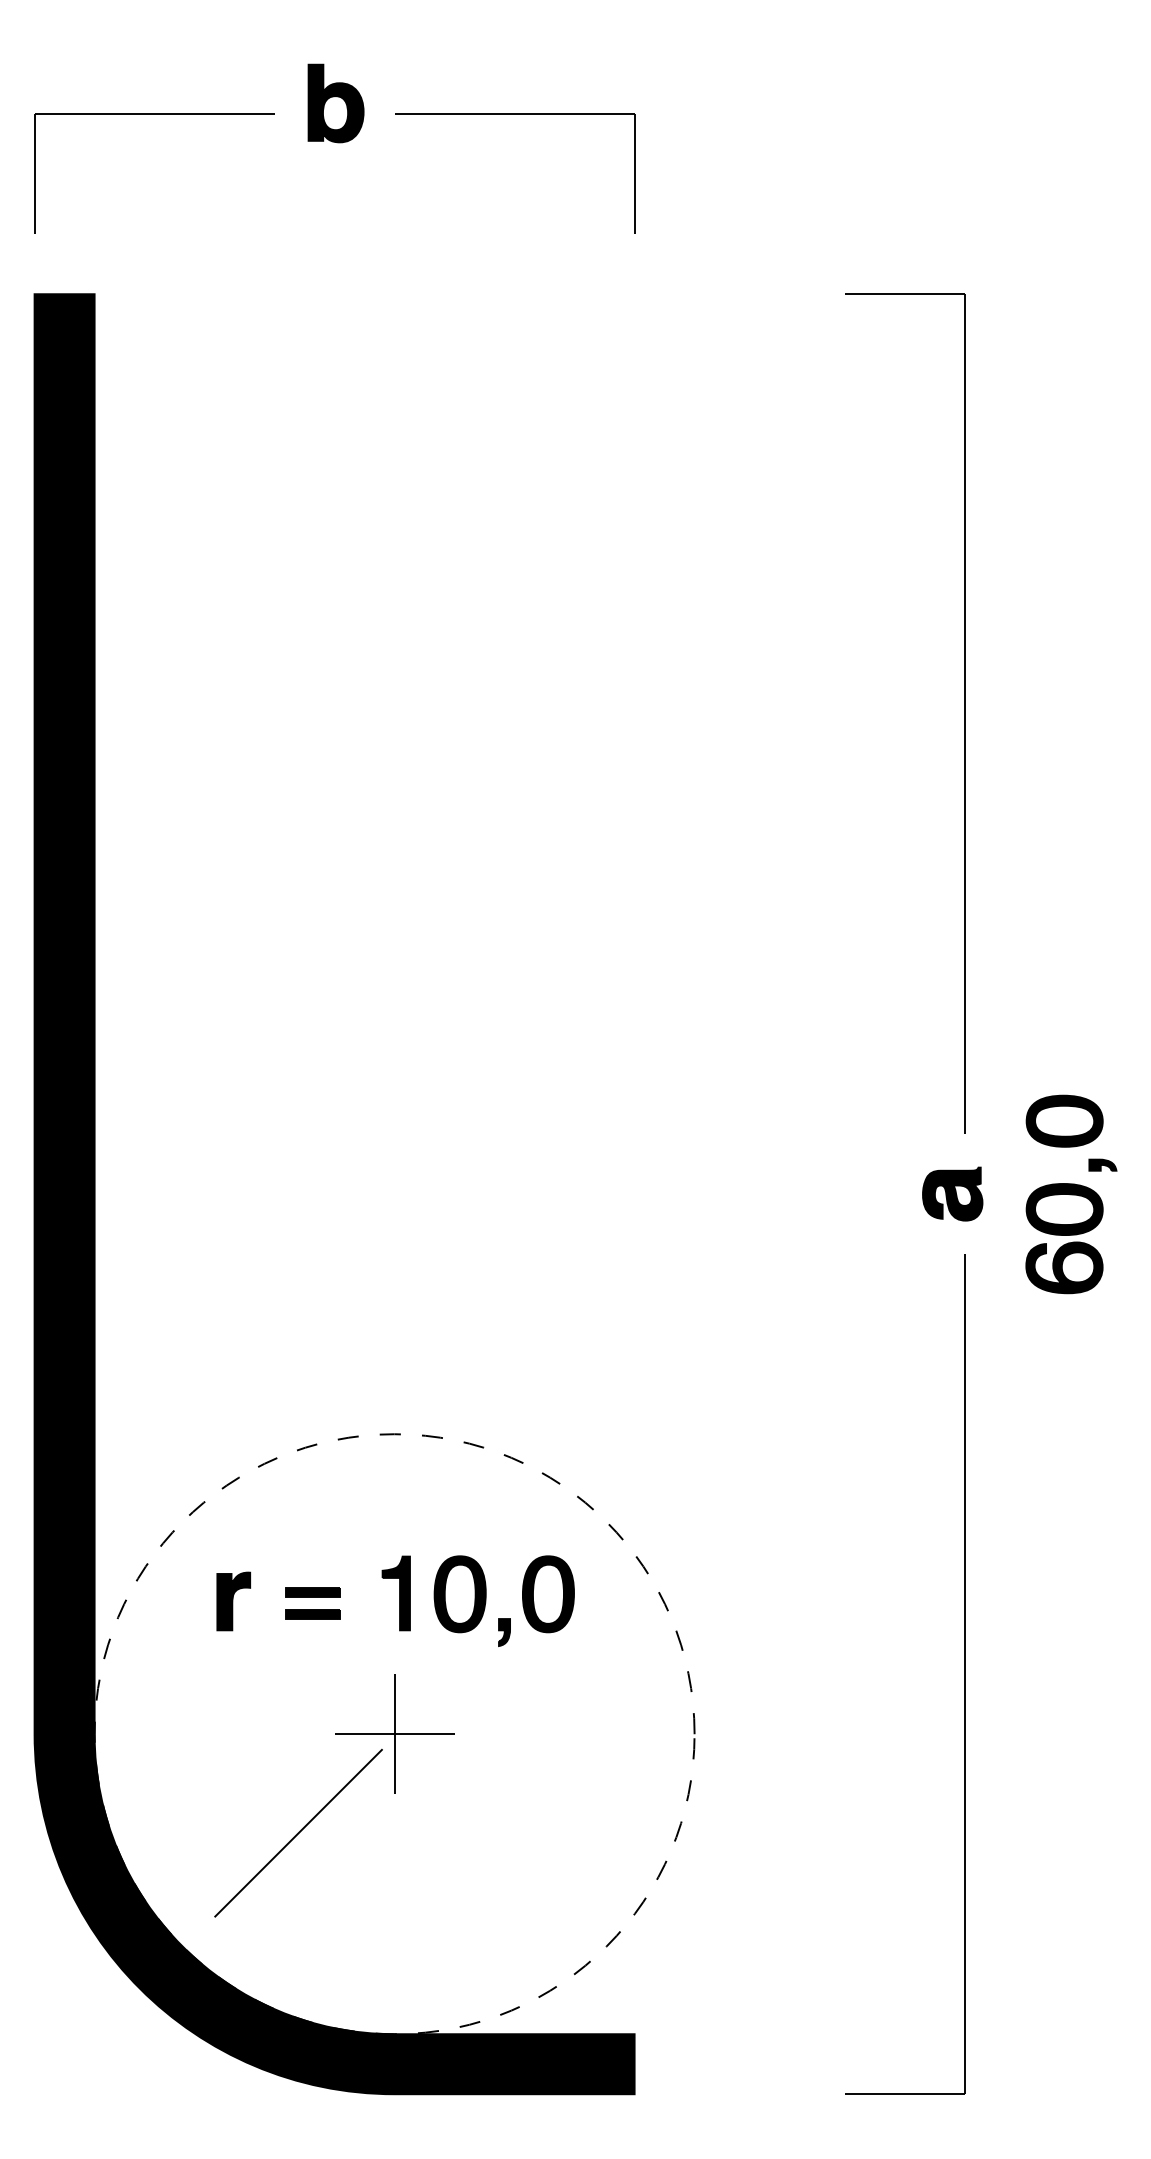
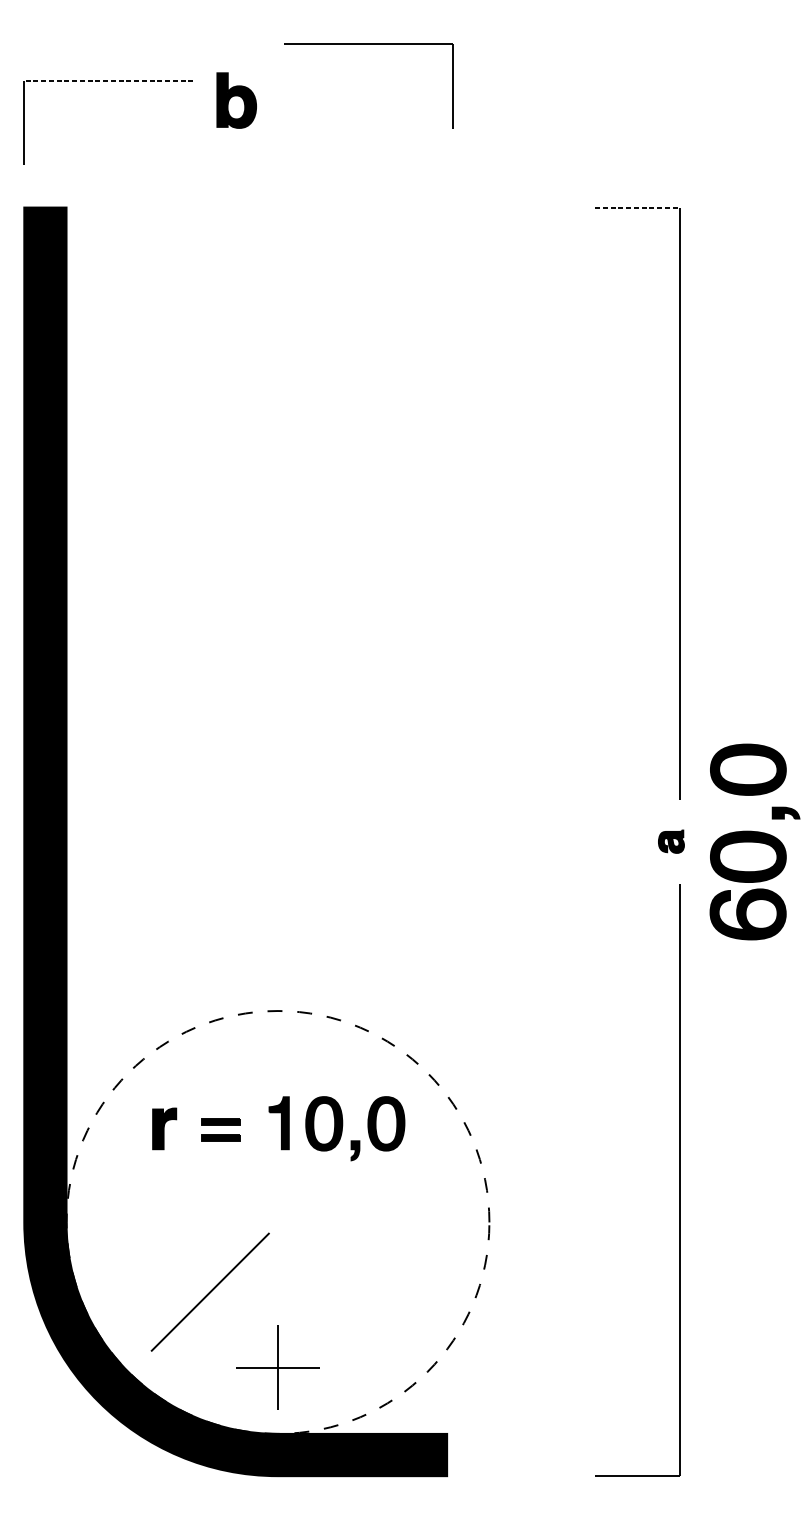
part: (335, 103) -> (236, 100), moved
line: (154, 114) -> (108, 80), solid -> dashed
part: (515, 114) -> (368, 44), moved
line: (904, 294) -> (637, 207), solid -> dashed
part: (952, 1193) -> (671, 841), size x0.6
part: (1071, 1194) -> (755, 842), size x1.4
part: (394, 1733) -> (277, 1367), moved

